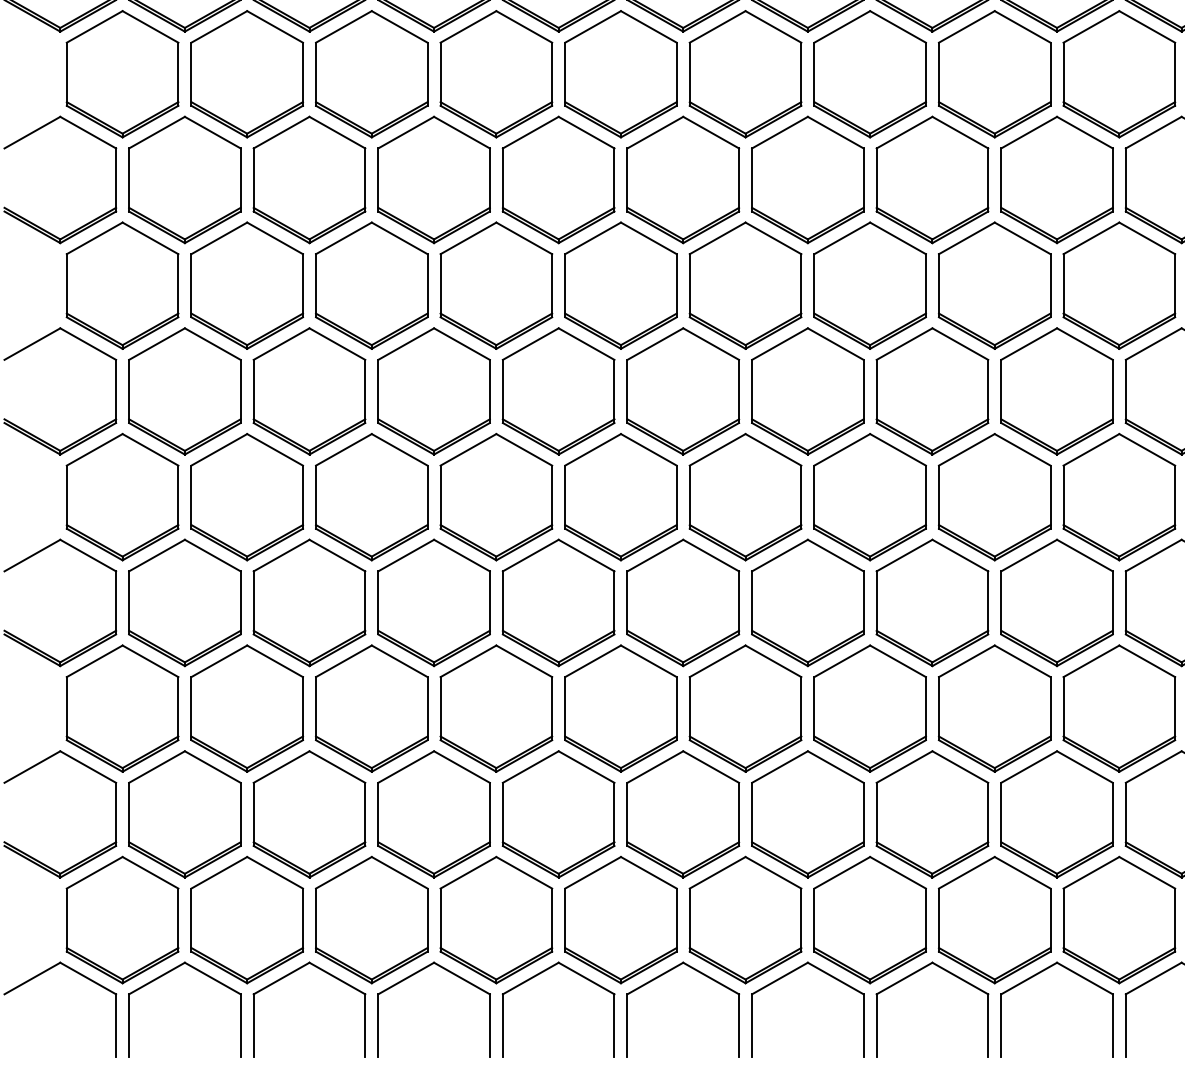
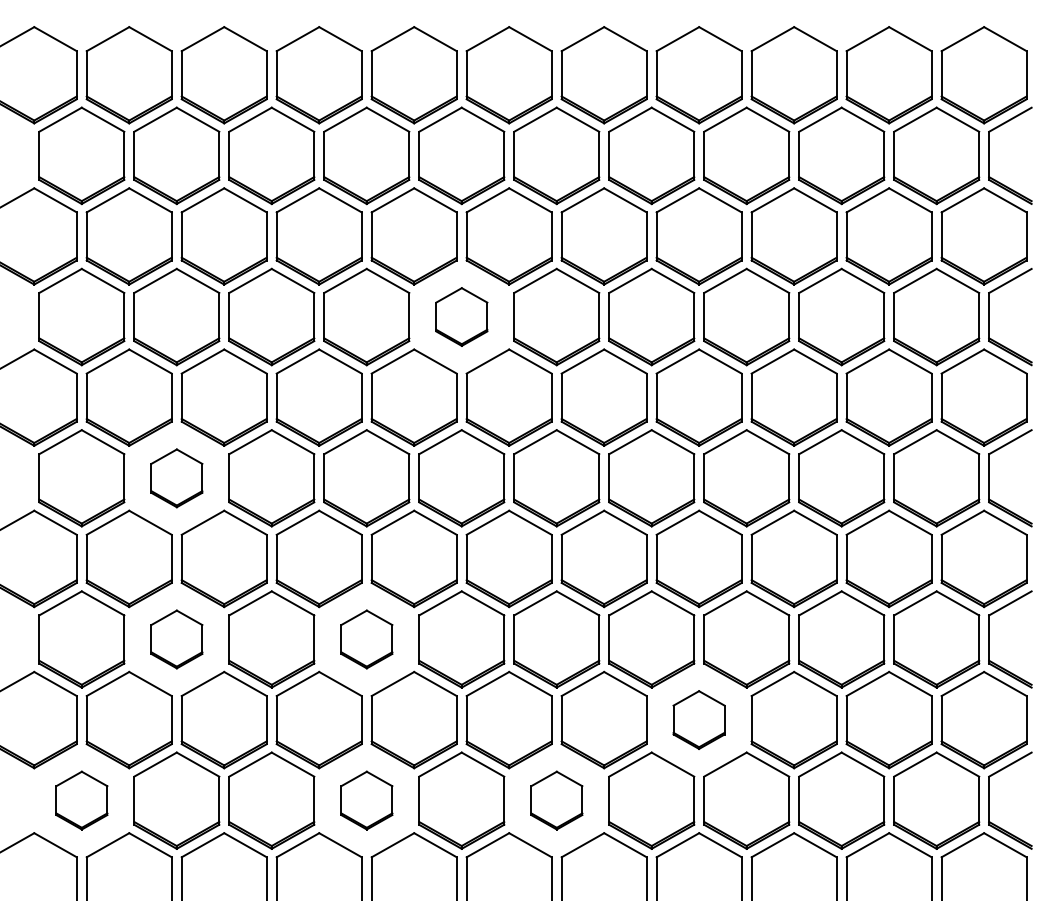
part: (620, 284) -> (461, 316), size x0.6
part: (246, 497) -> (176, 478), size x0.6
part: (246, 708) -> (176, 639), size x0.6
part: (496, 708) -> (366, 639), size x0.6
part: (931, 813) -> (698, 719), size x0.6
part: (122, 919) -> (81, 800), size x0.6
part: (496, 919) -> (366, 800), size x0.6
part: (745, 919) -> (556, 800), size x0.6

